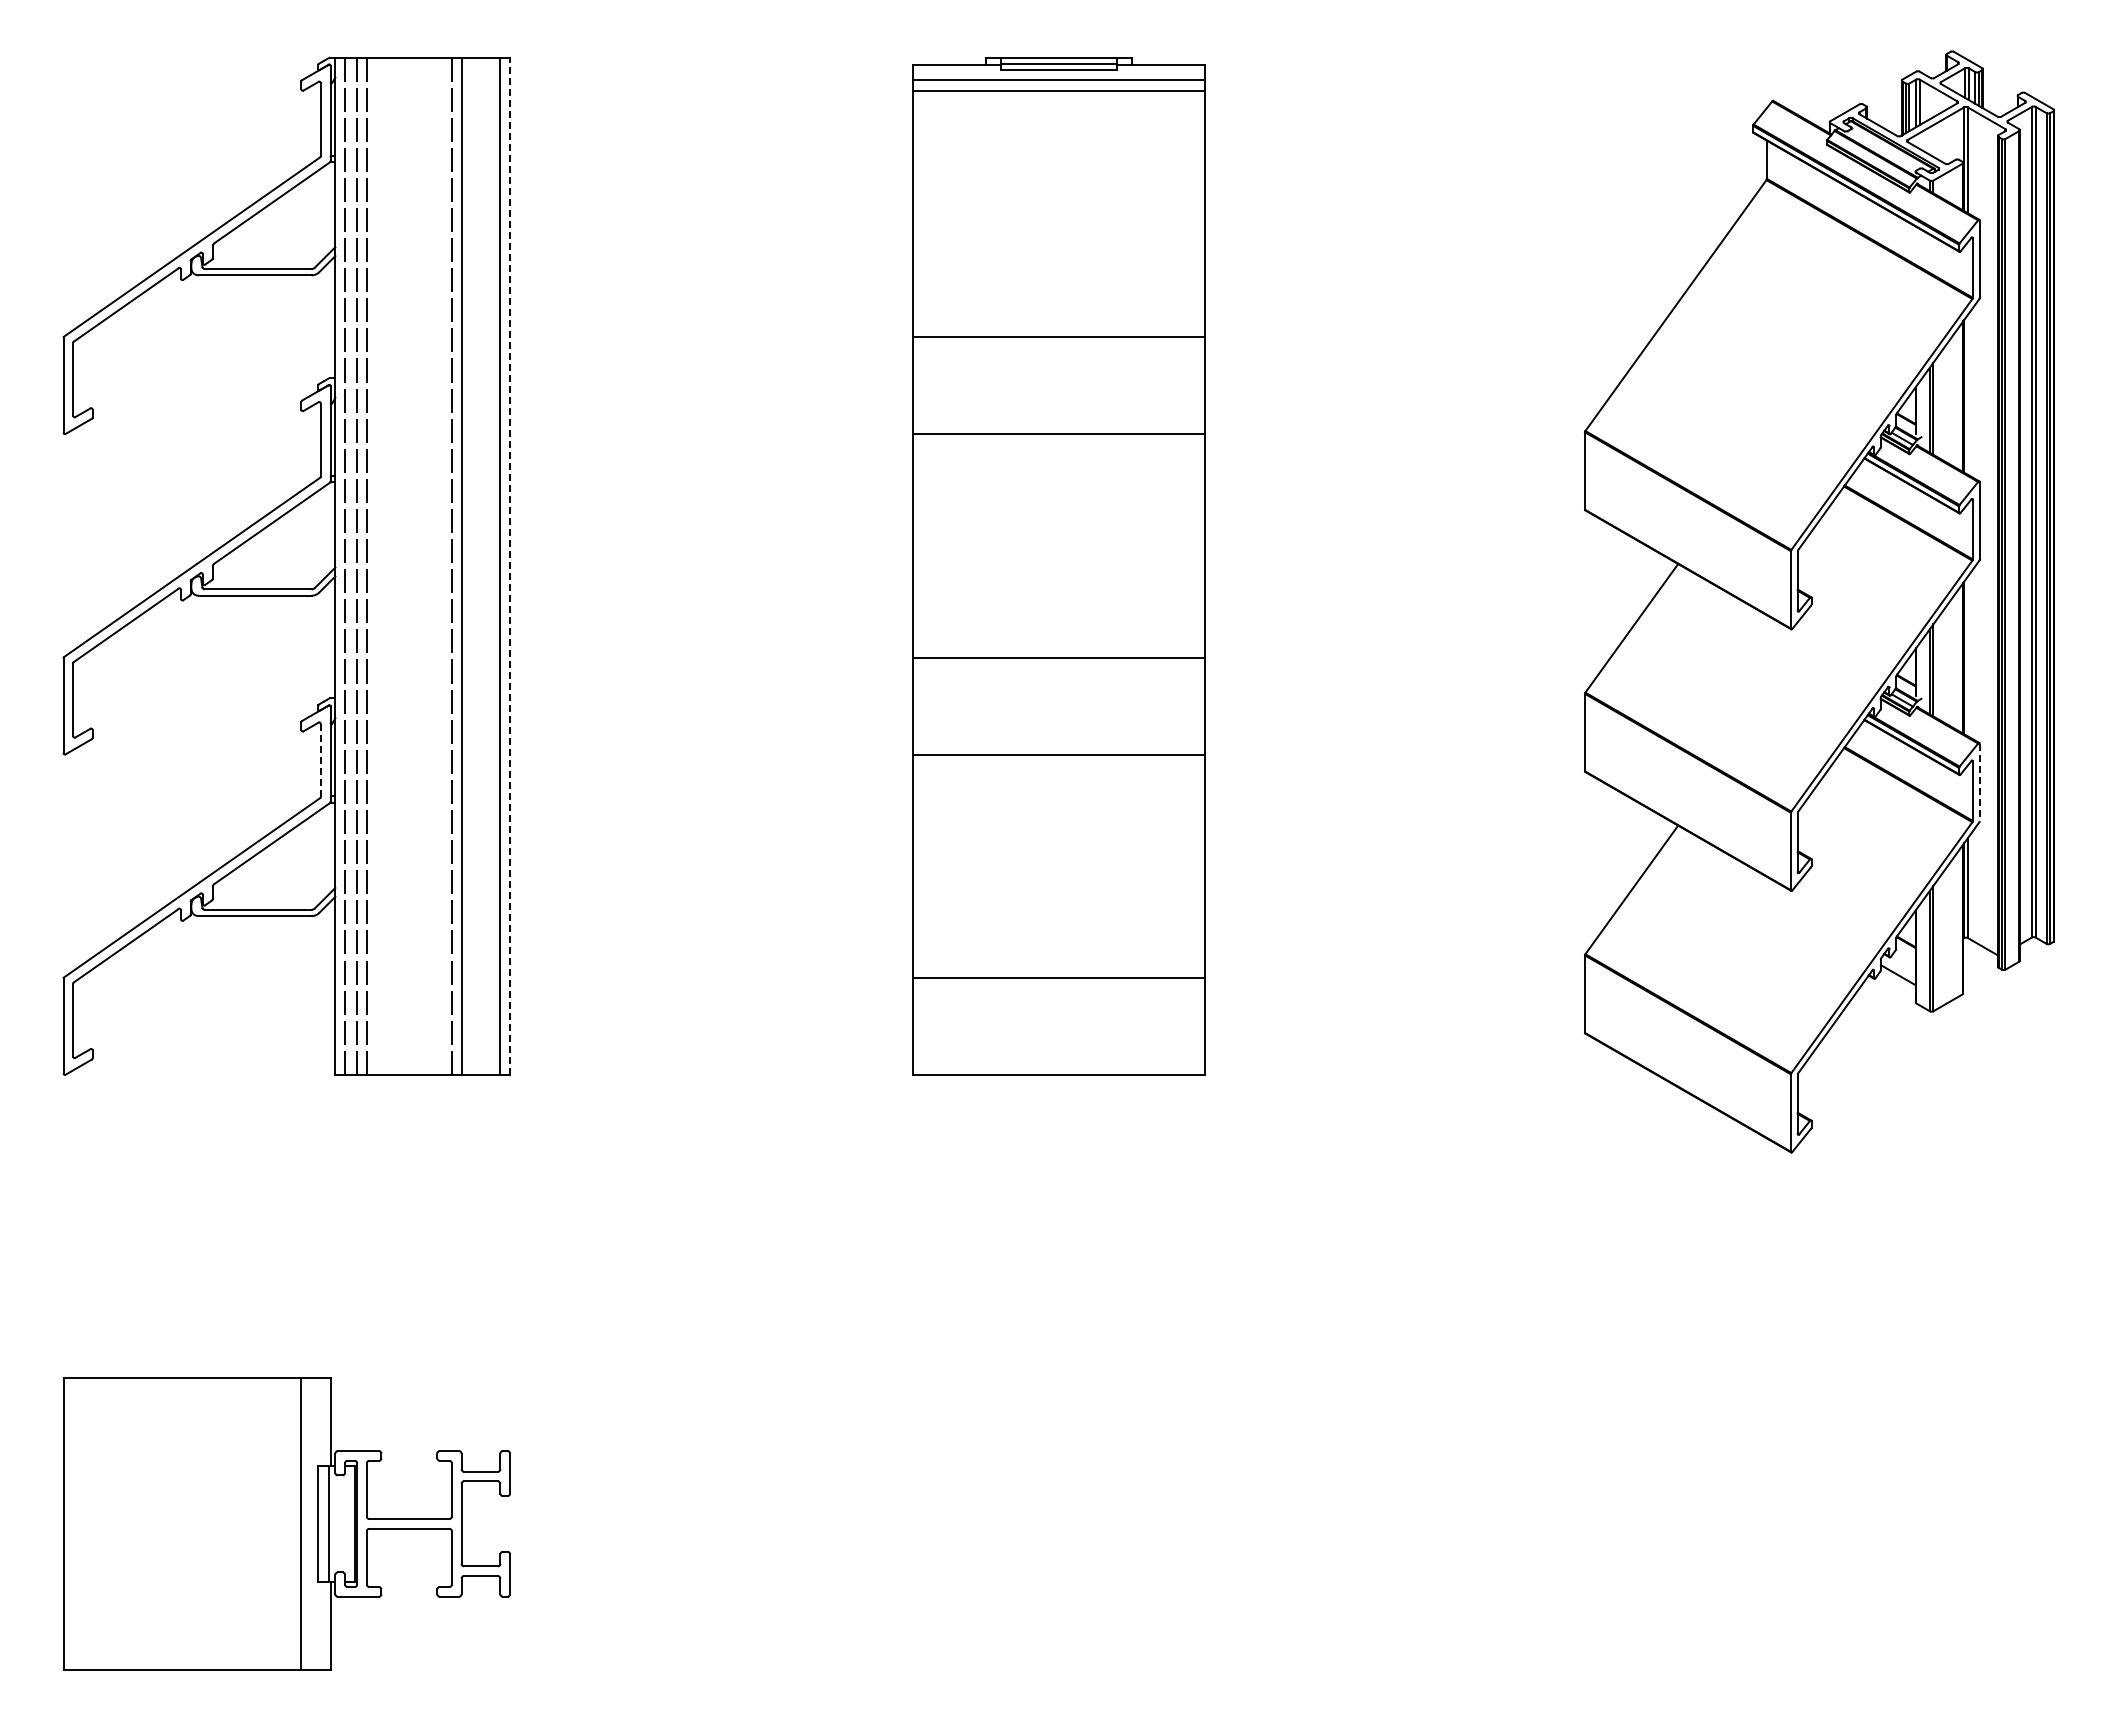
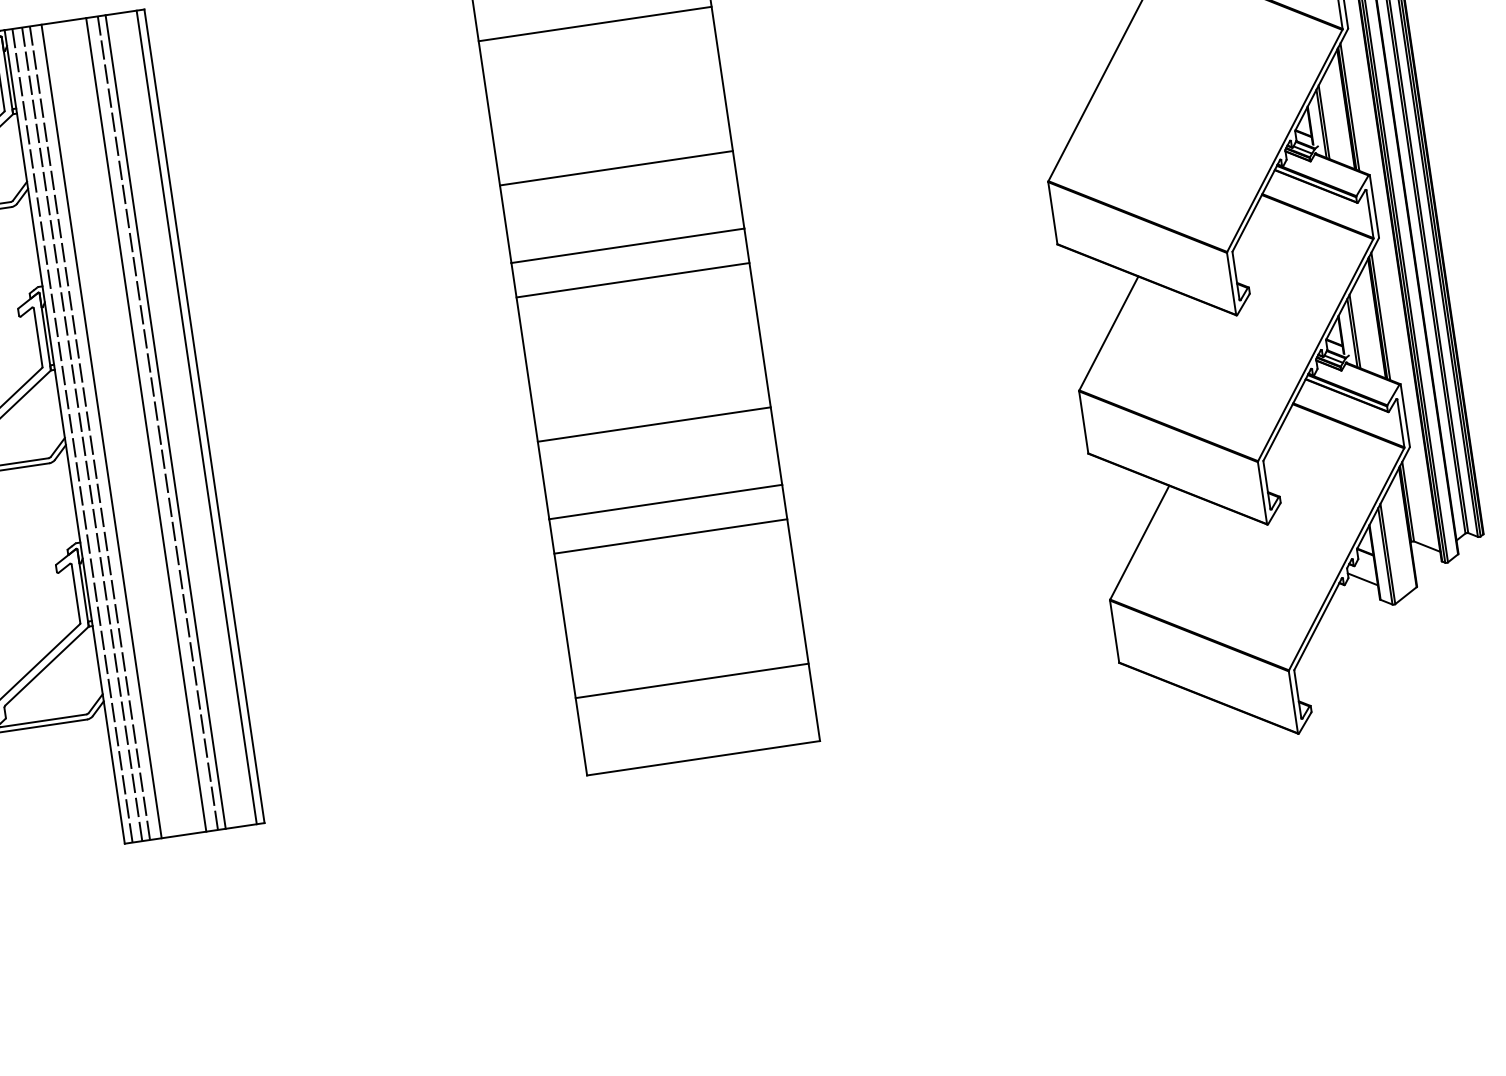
line: (1058, 156) -> (594, 23), added
line: (1967, 394) -> (1349, 106), added
line: (1058, 477) -> (632, 280), added
line: (381, 565) -> (101, 430), added
line: (437, 565) -> (146, 424), added
line: (510, 566) -> (204, 416), dashed -> solid
line: (1967, 656) -> (1380, 316), added
line: (320, 760) -> (75, 594), dashed -> solid
line: (1979, 782) -> (1405, 415), dashed -> solid
line: (1058, 797) -> (670, 536), added

